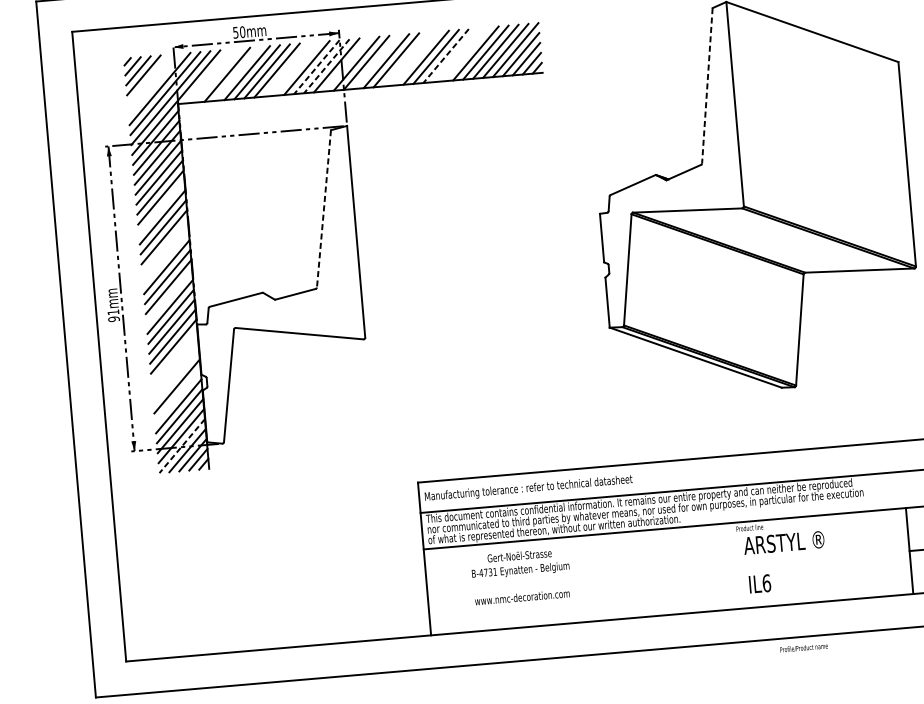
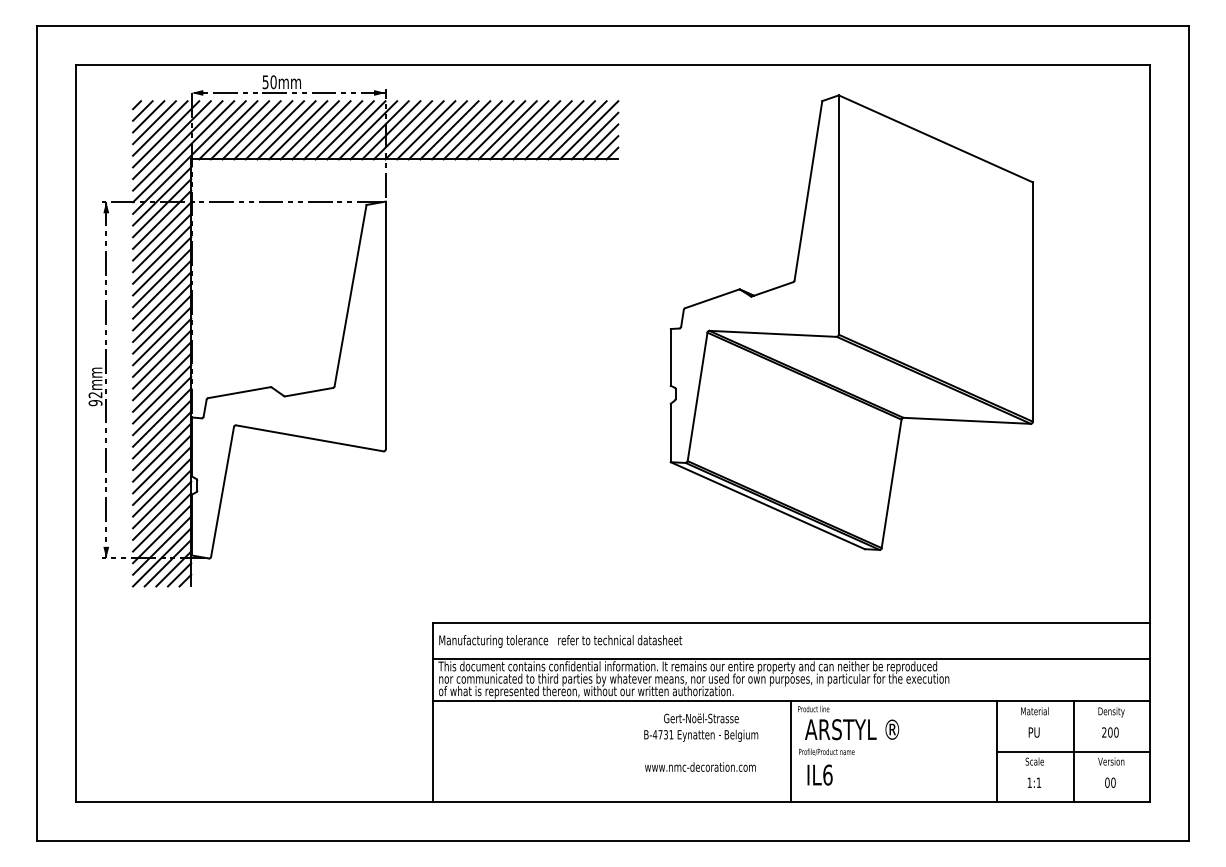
line: (465, 54) -> (530, 130), added
line: (456, 55) -> (519, 130), added
line: (445, 56) -> (507, 130), dashed -> solid
line: (416, 58) -> (472, 130), added
line: (406, 59) -> (461, 130), added
line: (376, 62) -> (426, 130), added
line: (346, 64) -> (391, 130), added
line: (326, 66) -> (367, 130), dashed -> solid
line: (316, 67) -> (356, 130), dashed -> solid
line: (287, 69) -> (321, 130), added
line: (297, 69) -> (333, 130), added
line: (237, 74) -> (263, 130), added
line: (217, 75) -> (239, 130), added
line: (207, 76) -> (228, 130), added
line: (149, 79) -> (160, 128), added
line: (154, 84) -> (166, 134), added
line: (707, 85) -> (808, 190), dashed -> solid
line: (162, 207) -> (162, 277), added
line: (323, 209) -> (350, 296), dashed -> solid
line: (165, 247) -> (162, 324), added
line: (166, 257) -> (162, 336), added
line: (169, 296) -> (162, 382), added
text: (113, 312) -> (95, 395), 91mm -> 92mm
line: (174, 356) -> (162, 452), added
line: (175, 366) -> (162, 464), added
line: (176, 376) -> (162, 475), added
line: (178, 396) -> (162, 499), added
line: (181, 446) -> (161, 557), dashed -> solid
line: (733, 565) -> (791, 751), added
text: (521, 576) -> (701, 742), moved
text: (803, 647) -> (826, 751), moved

